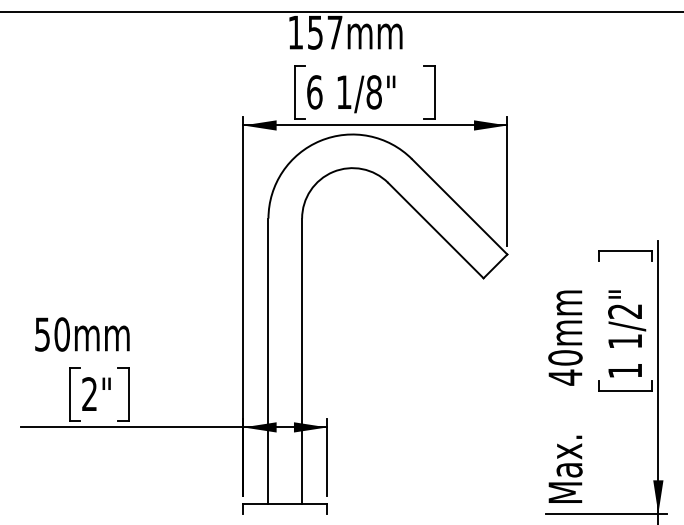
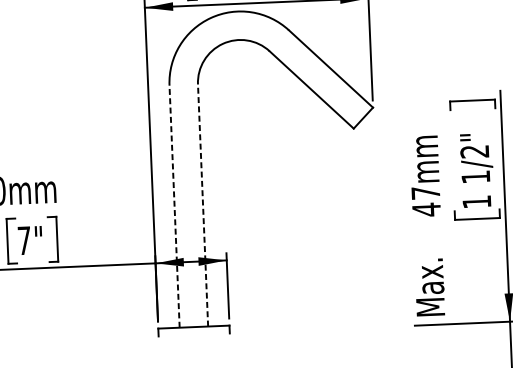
text: (565, 357) -> (425, 192), 40mm -> 47mm
line: (268, 361) -> (174, 206), solid -> dashed
line: (302, 361) -> (203, 205), solid -> dashed
text: (89, 393) -> (24, 240), 2" -> 7"

